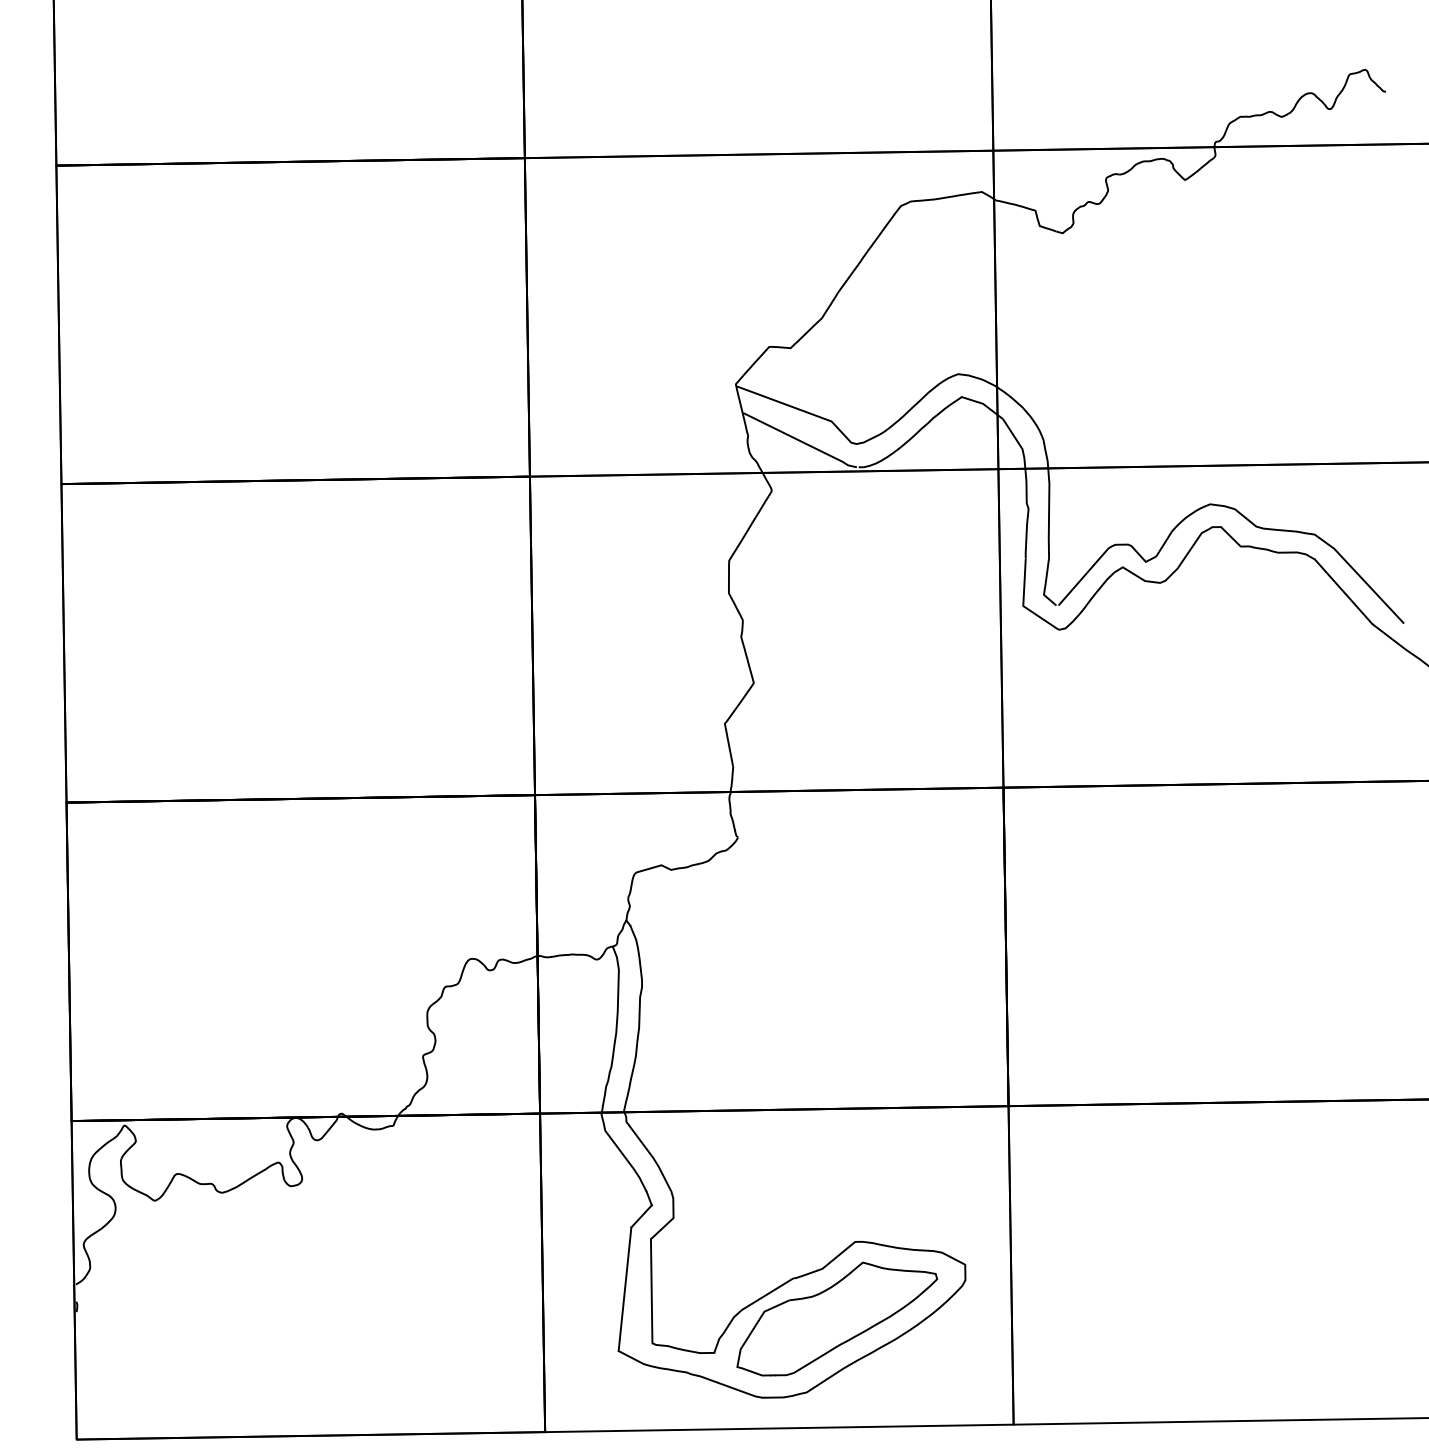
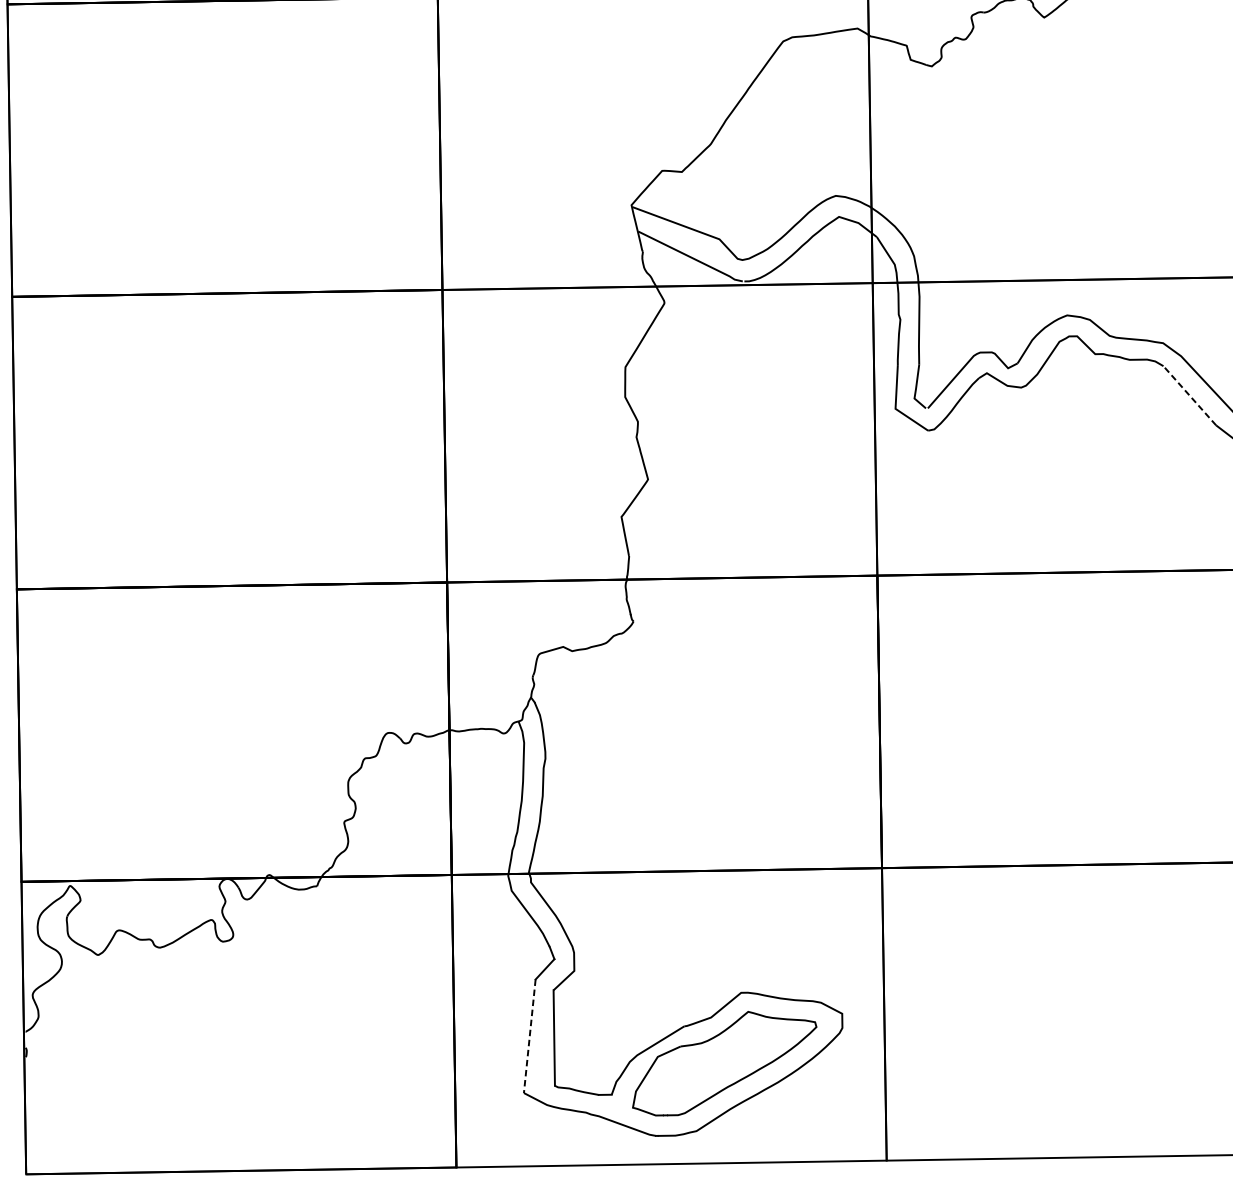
line: (1343, 591) -> (1189, 395), solid -> dashed
line: (624, 1289) -> (529, 1036), solid -> dashed

